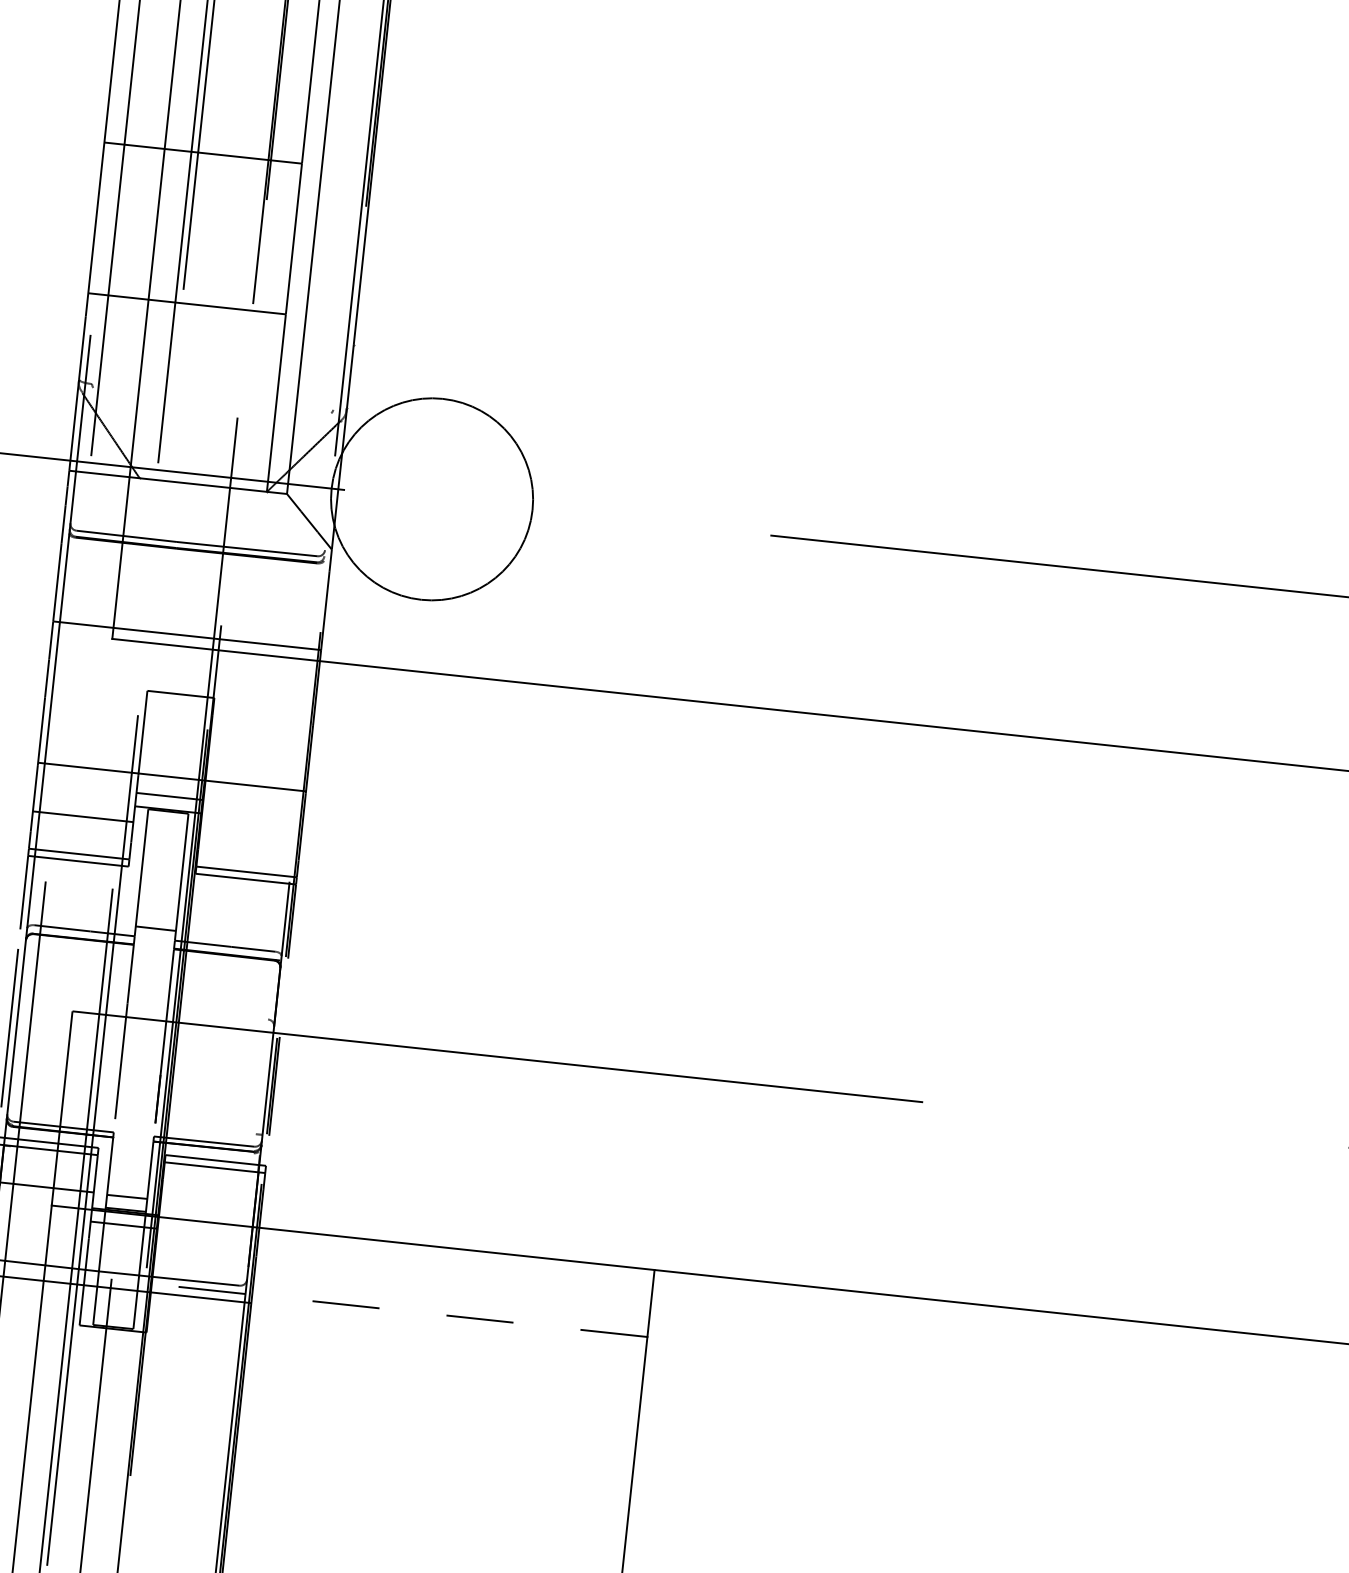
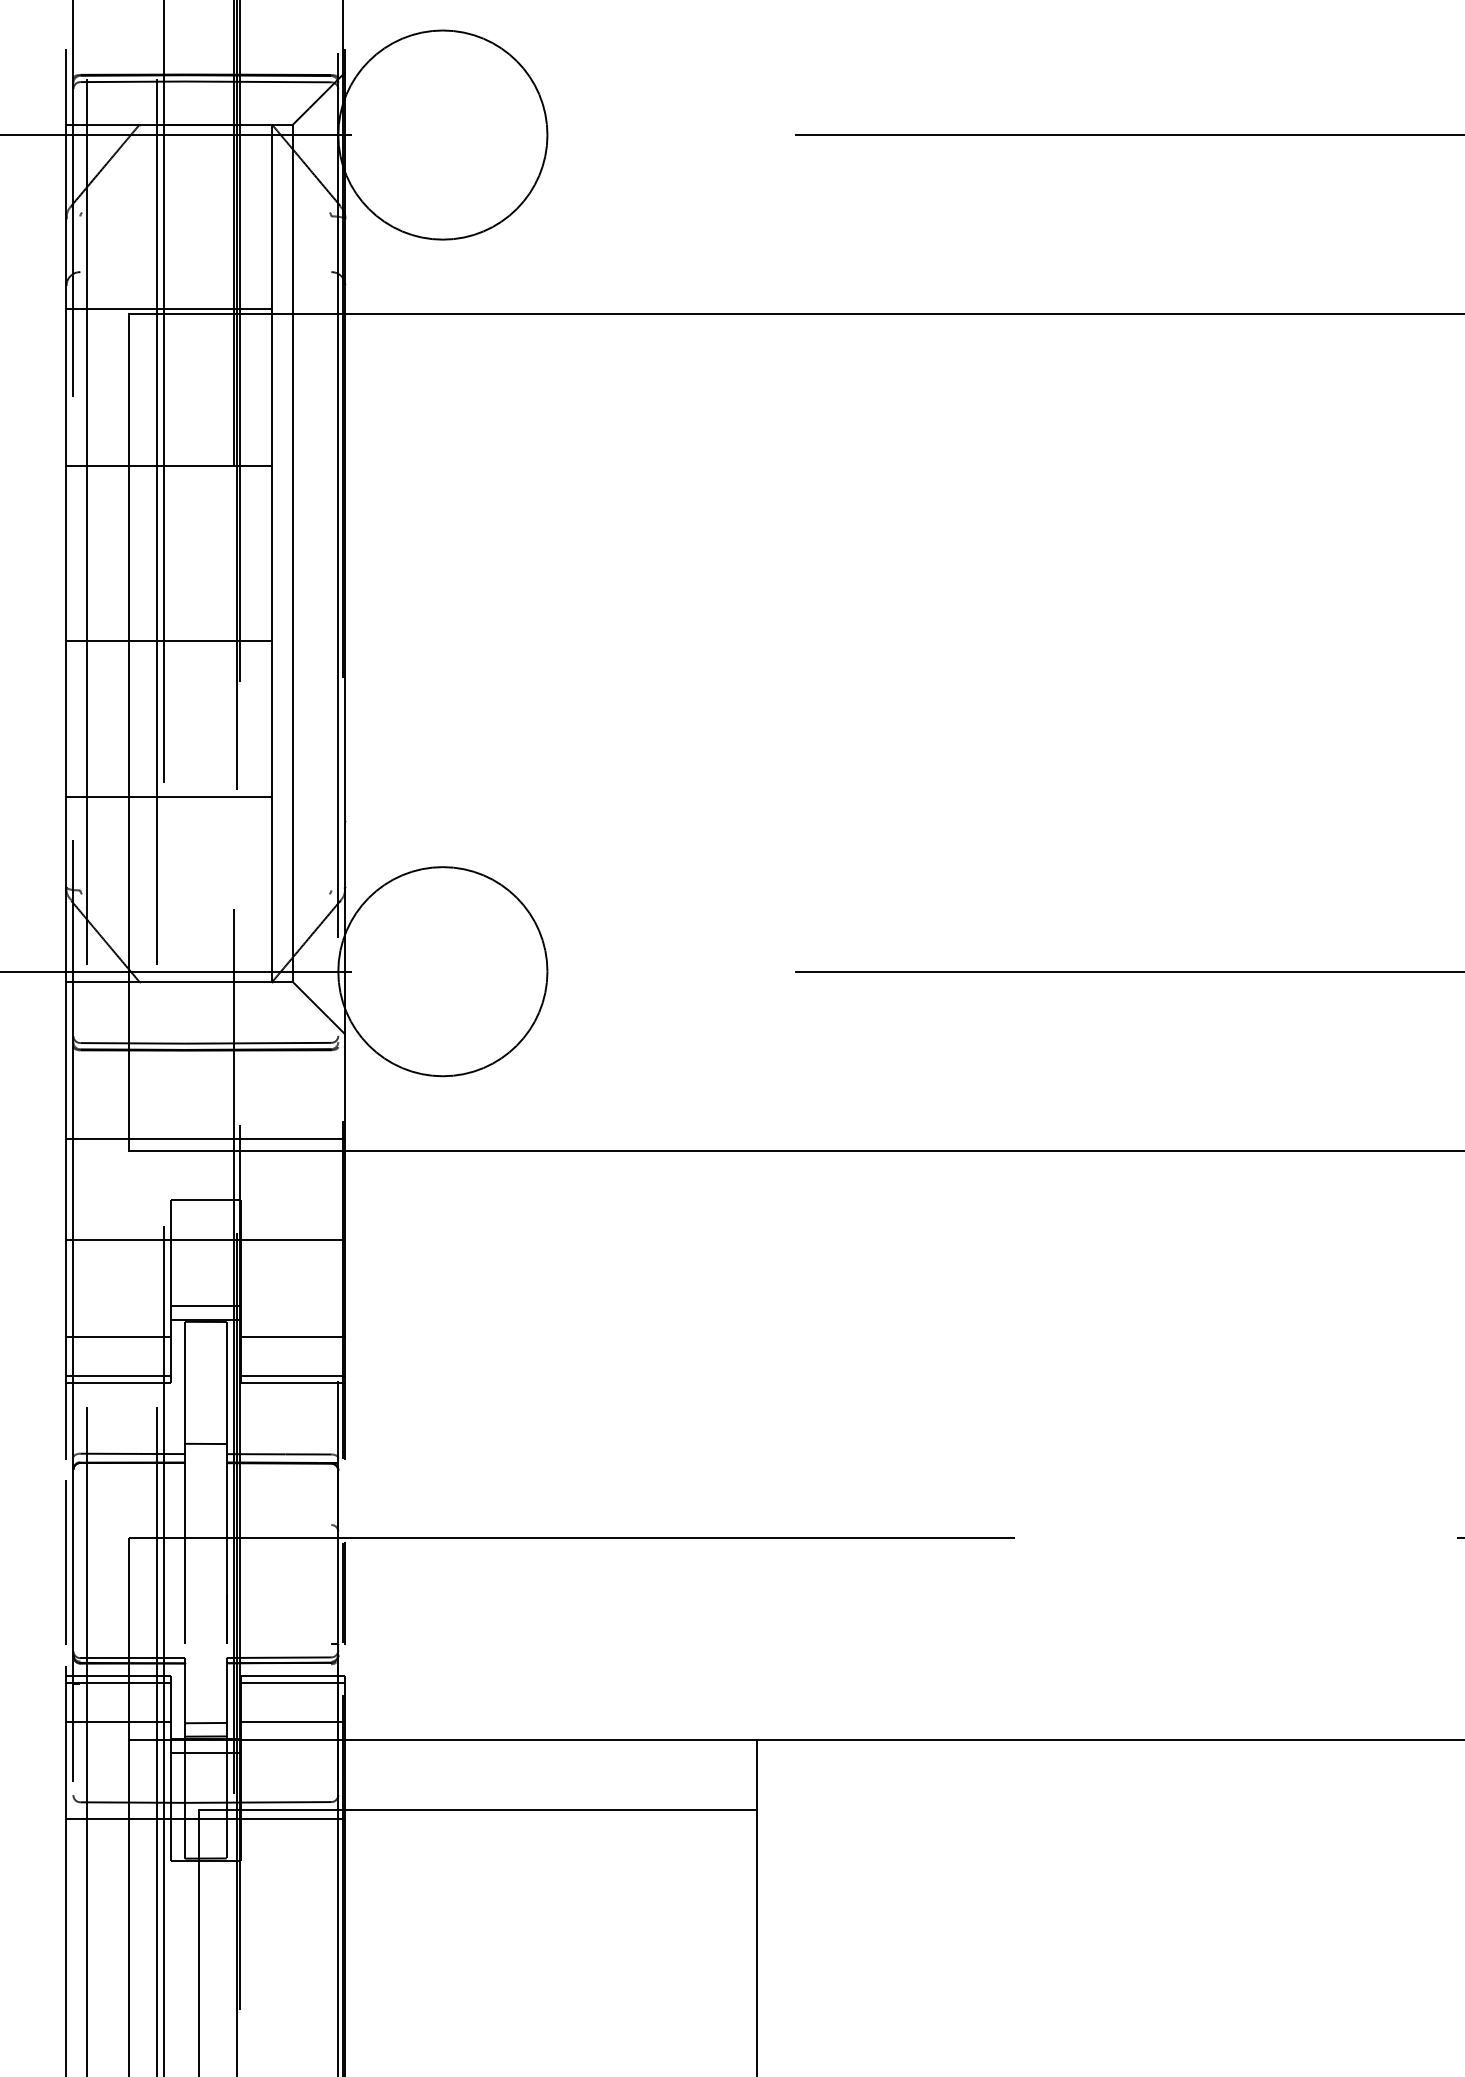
line: (171, 777) -> (205, 1240), moved
line: (250, 834) -> (292, 1336), added
line: (210, 1205) -> (292, 1722), added
line: (379, 1308) -> (477, 1810), dashed -> solid

